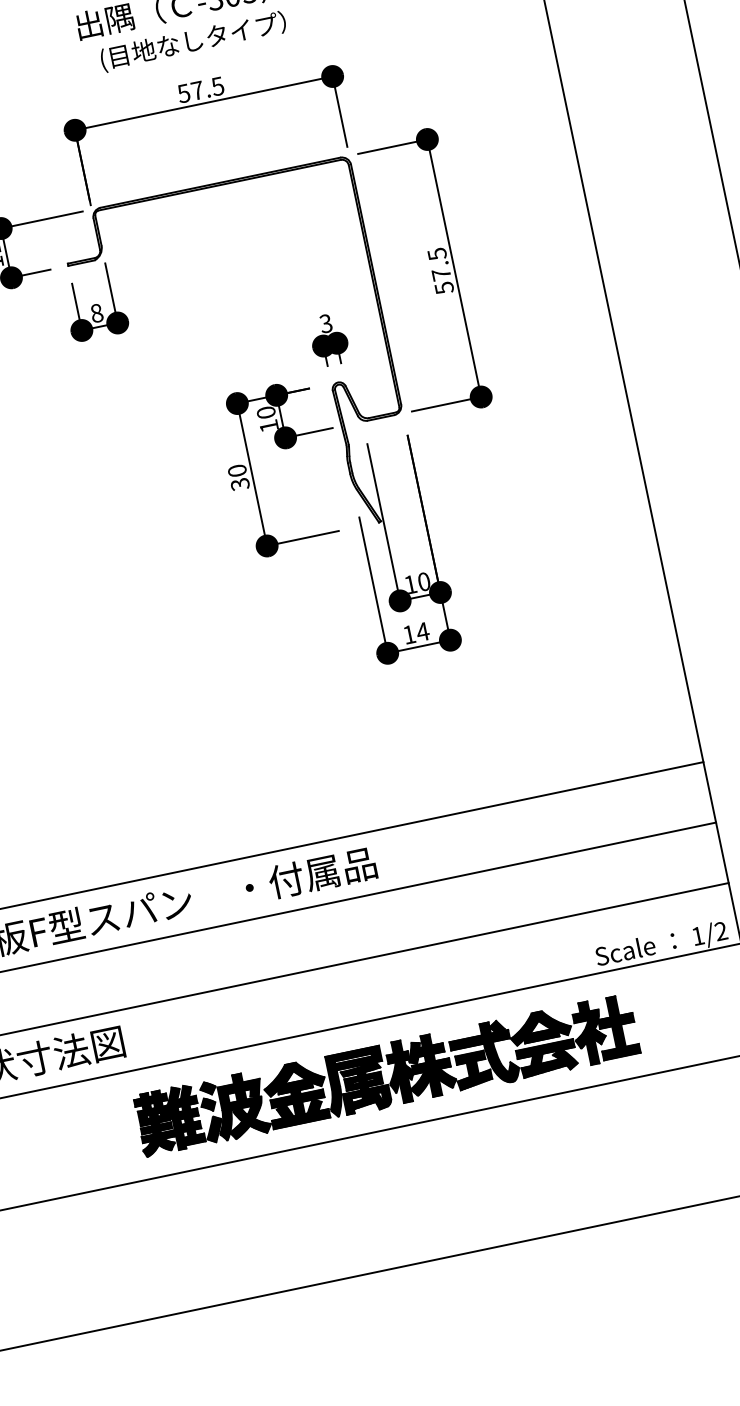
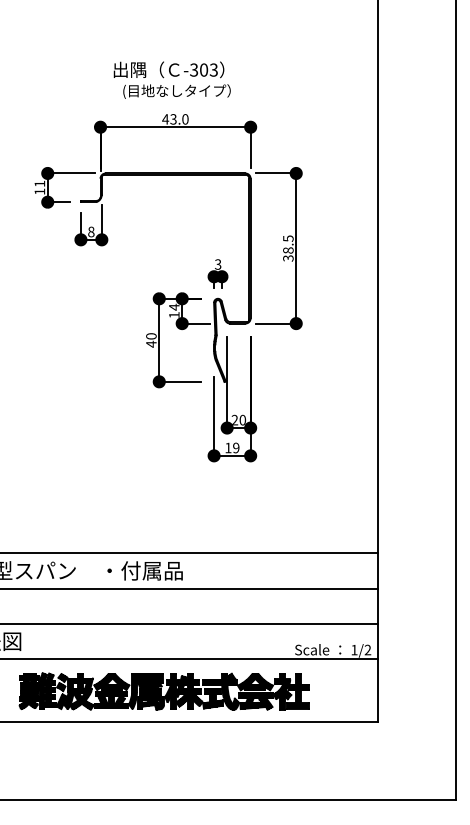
text: (200, 90) -> (175, 119), 57.5 -> 43.0
text: (443, 281) -> (288, 254), 57.5 -> 38.5
text: (266, 411) -> (174, 306), 10 -> 14
text: (240, 482) -> (151, 343), 30 -> 40
text: (409, 583) -> (234, 419), 10 -> 20
text: (421, 631) -> (235, 447), 14 -> 19

